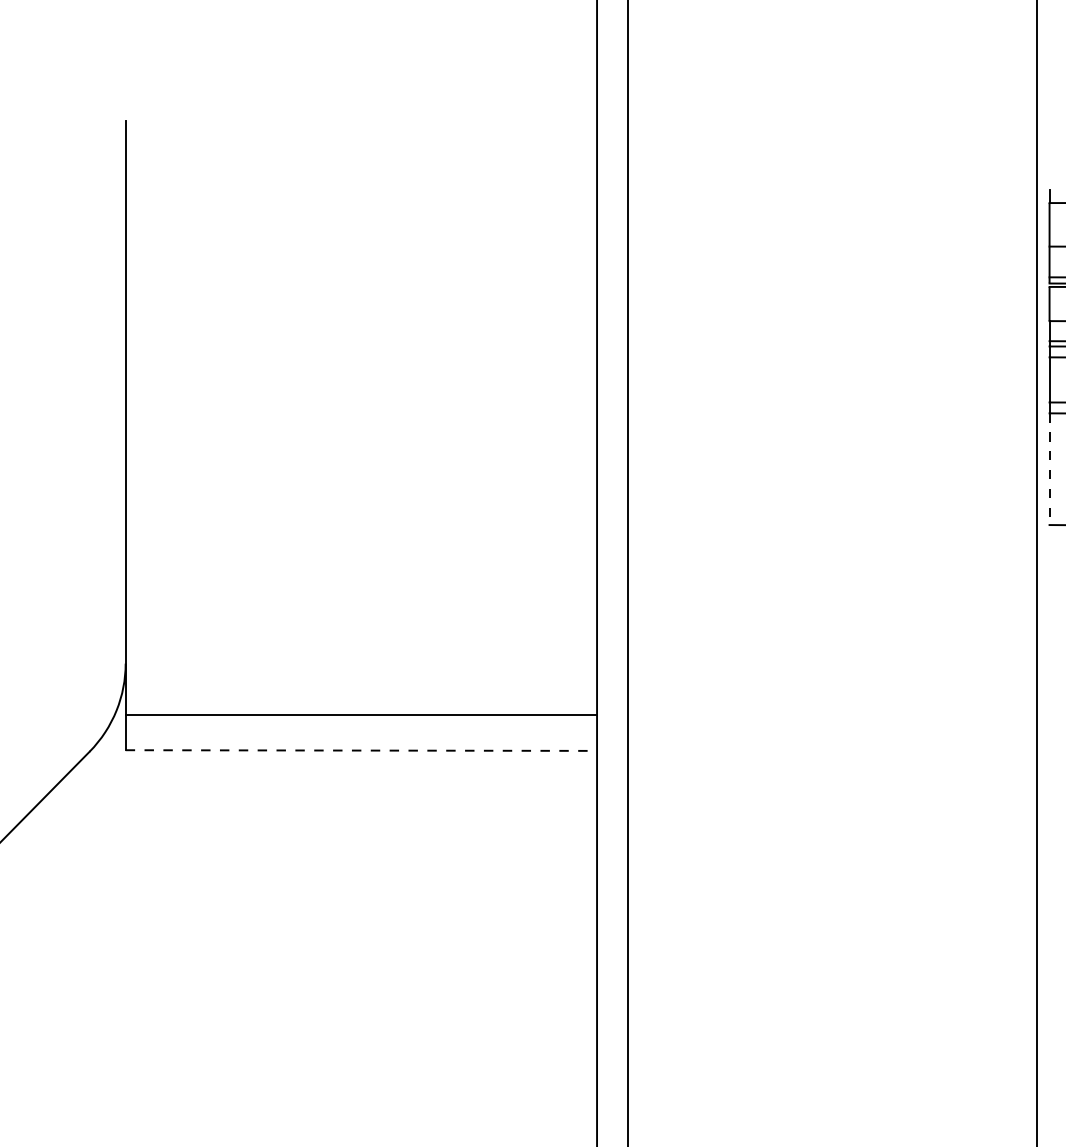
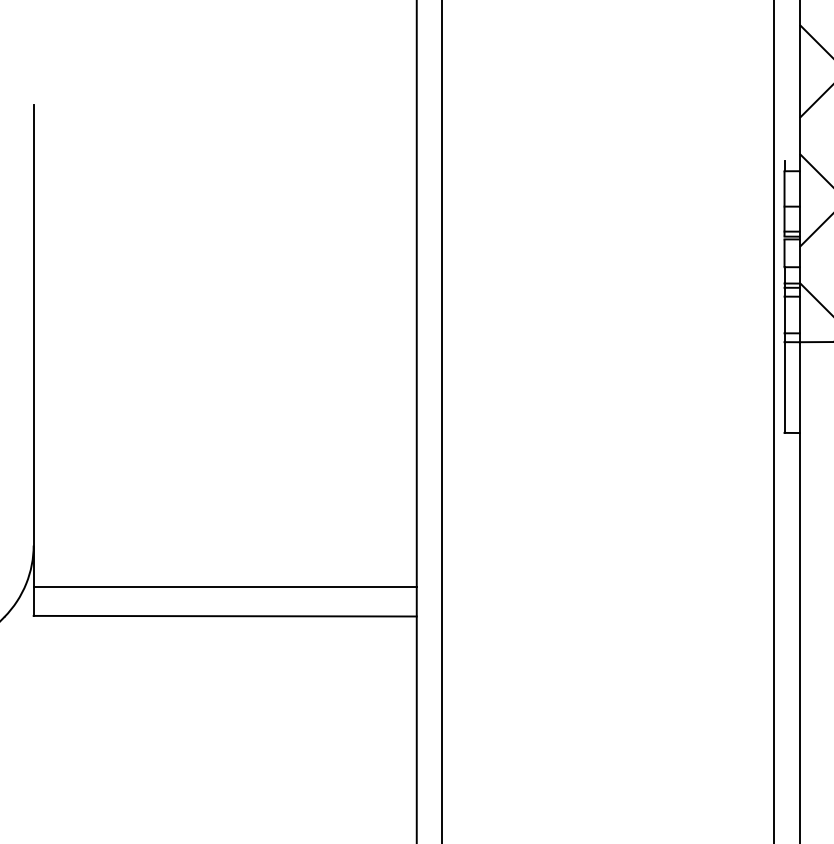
line: (1049, 469) -> (784, 387), dashed -> solid
line: (361, 750) -> (225, 616), dashed -> solid

